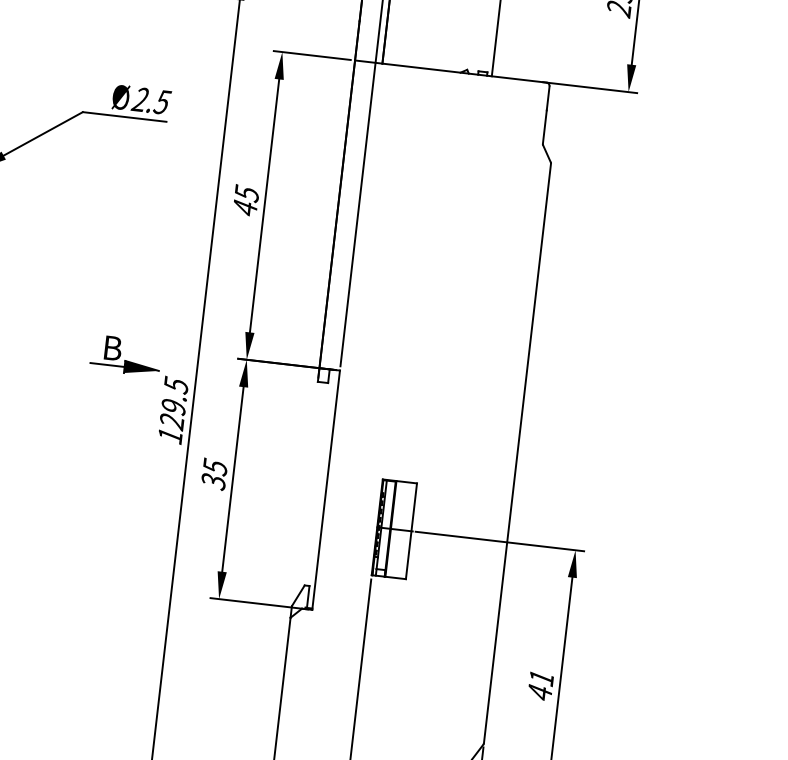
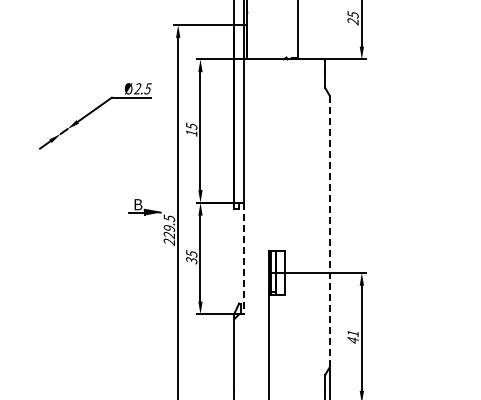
text: (244, 206) -> (191, 132), 45 -> 15
text: (168, 434) -> (168, 241), 129.5 -> 229.5
line: (518, 455) -> (330, 232), solid -> dashed
line: (325, 489) -> (243, 258), solid -> dashed

